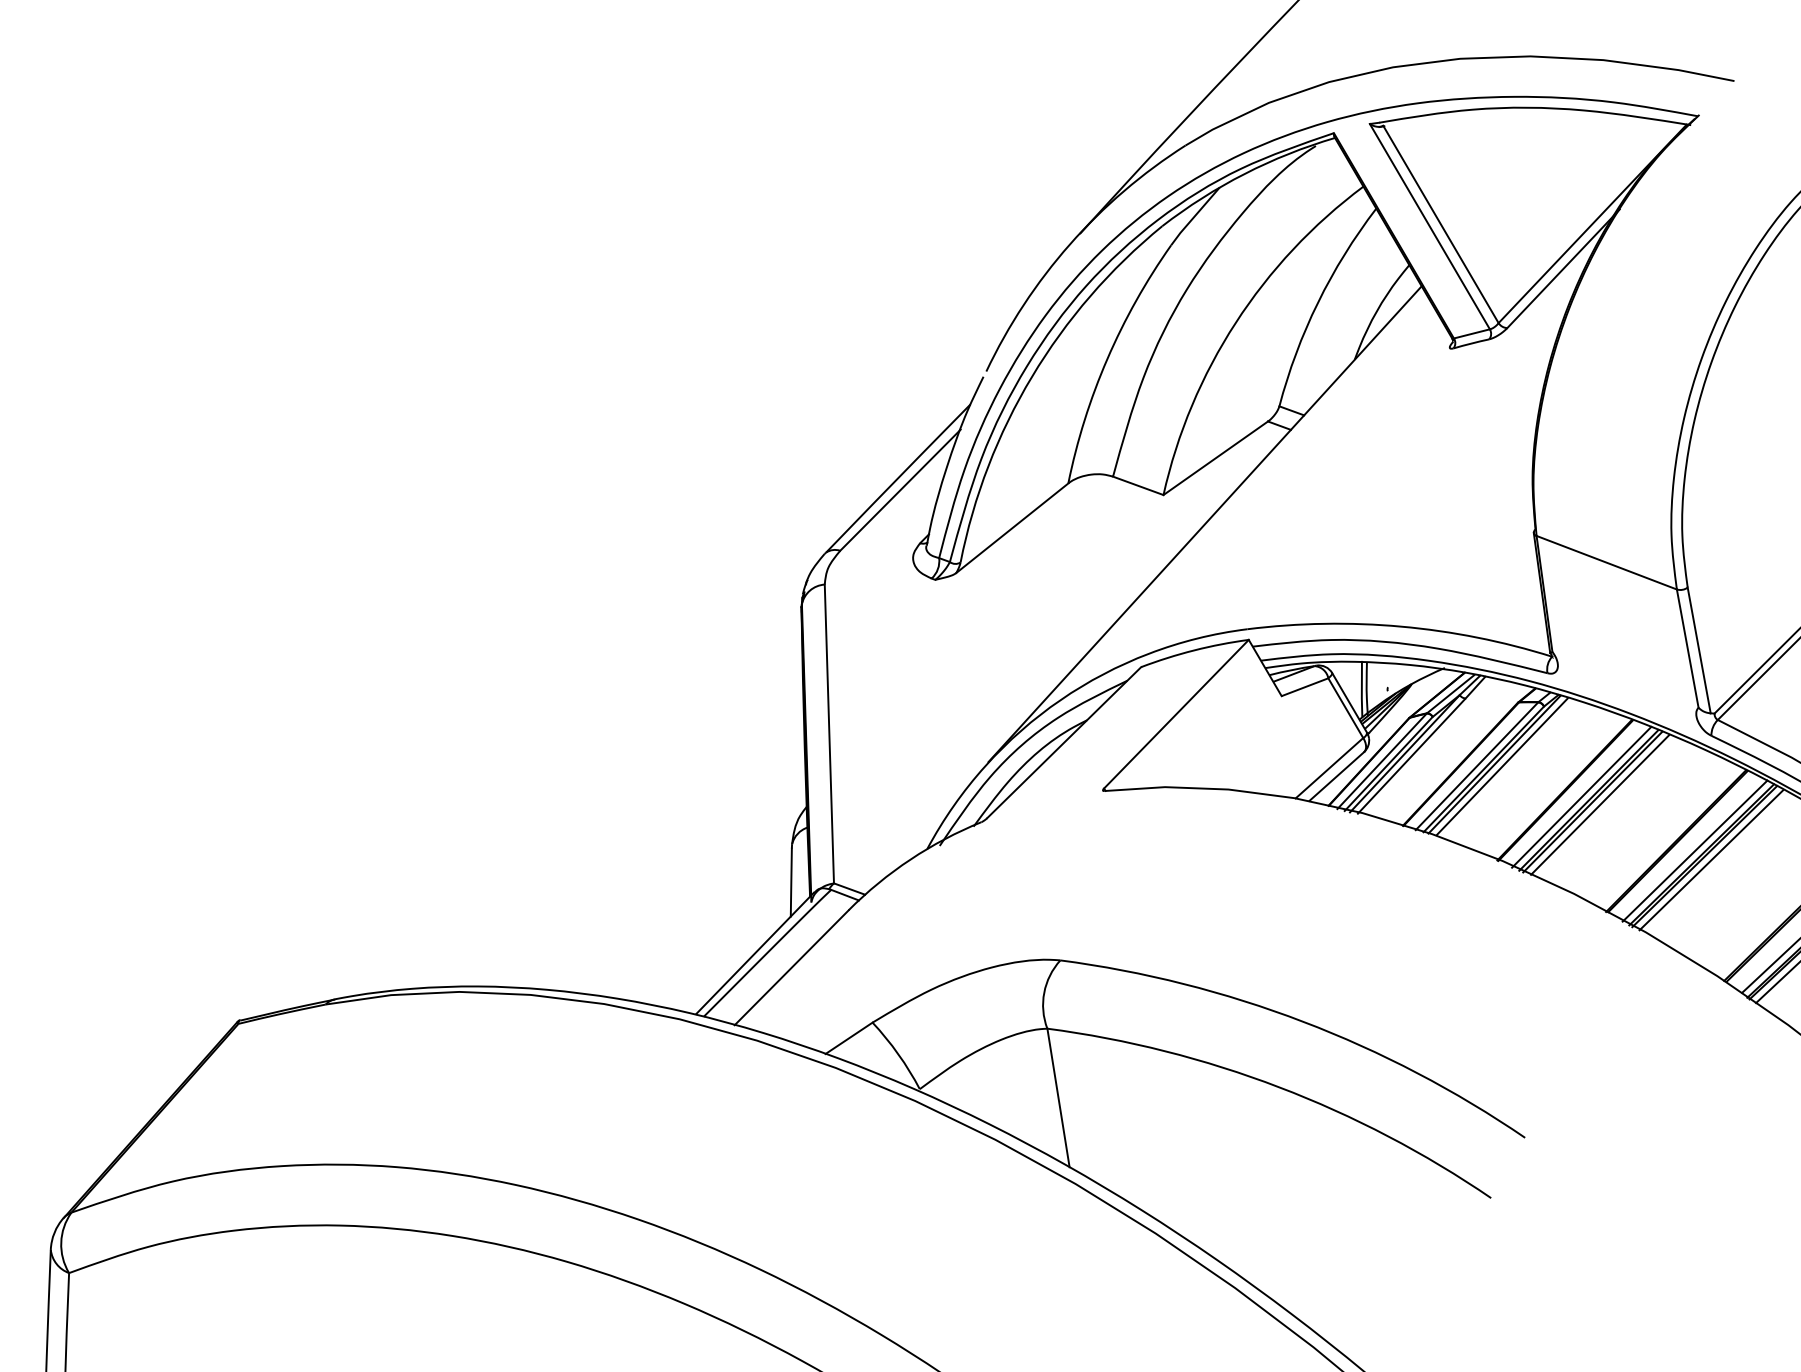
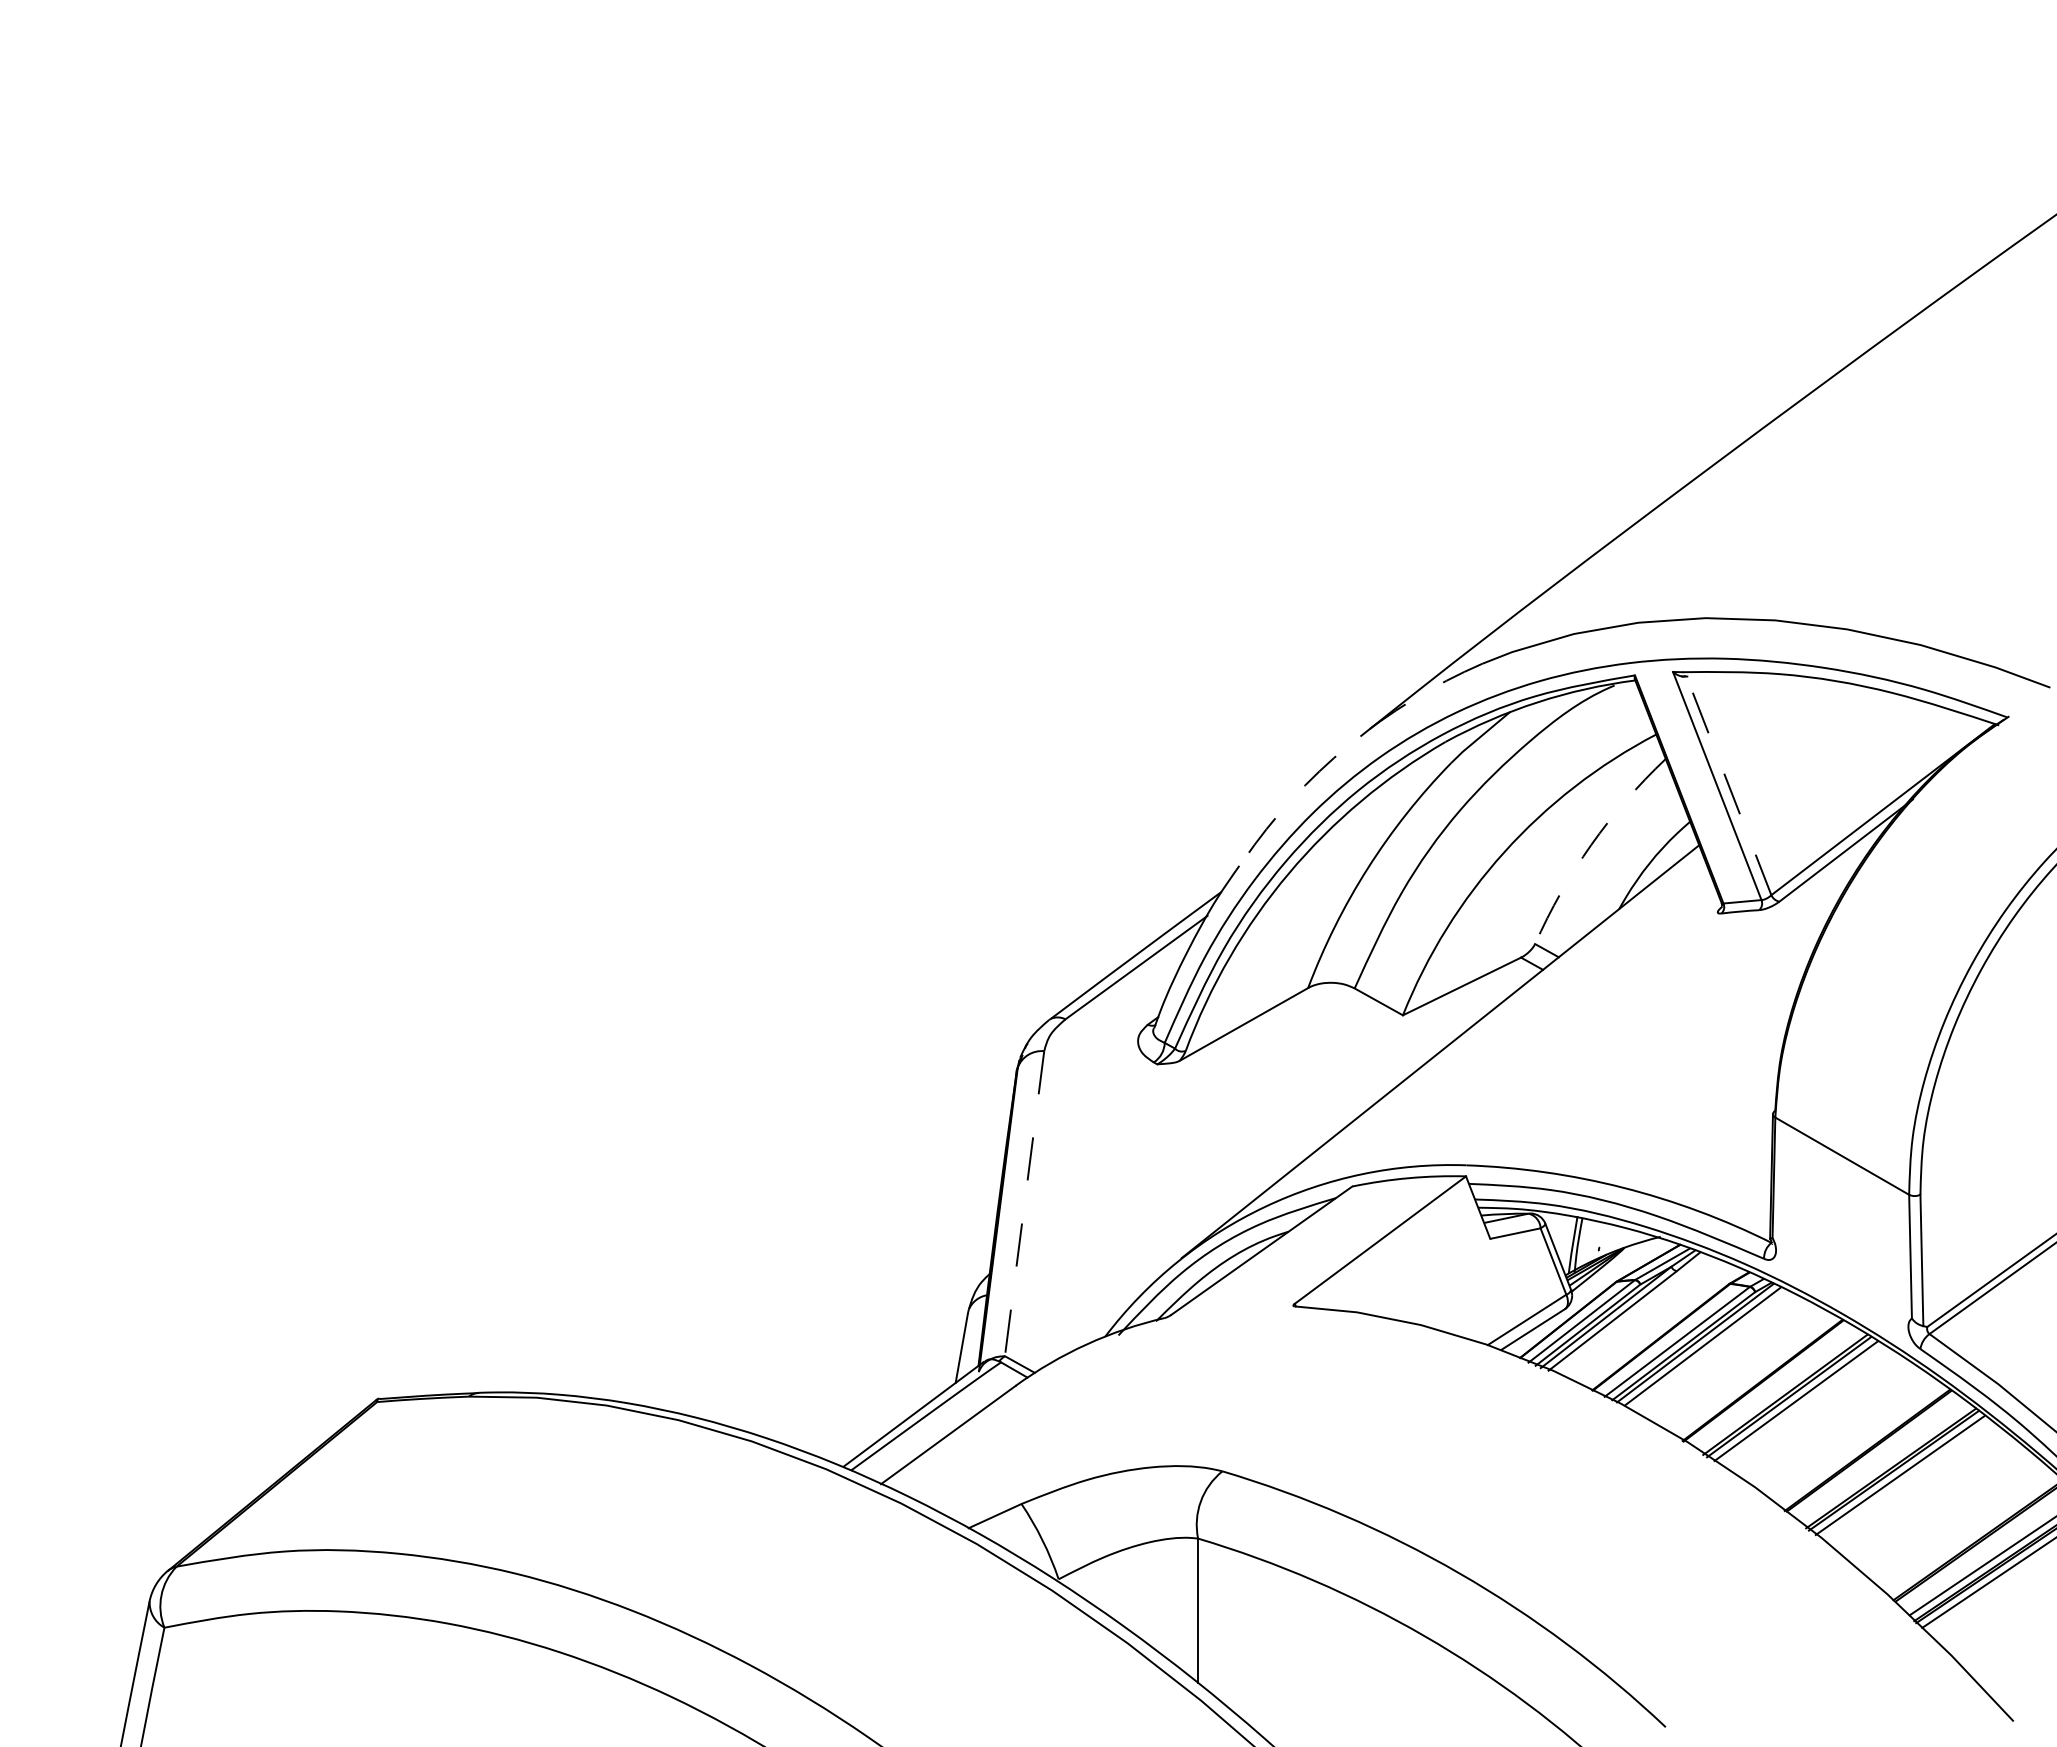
line: (1440, 224) -> (1728, 785), solid -> dashed
arc: (1069, 244) -> (1348, 745), solid -> dashed
arc: (1318, 303) -> (1591, 845), solid -> dashed
line: (829, 733) -> (1024, 1203), solid -> dashed
line: (1581, 797) -> (1778, 1390), removed
line: (1695, 850) -> (1885, 1463), removed

